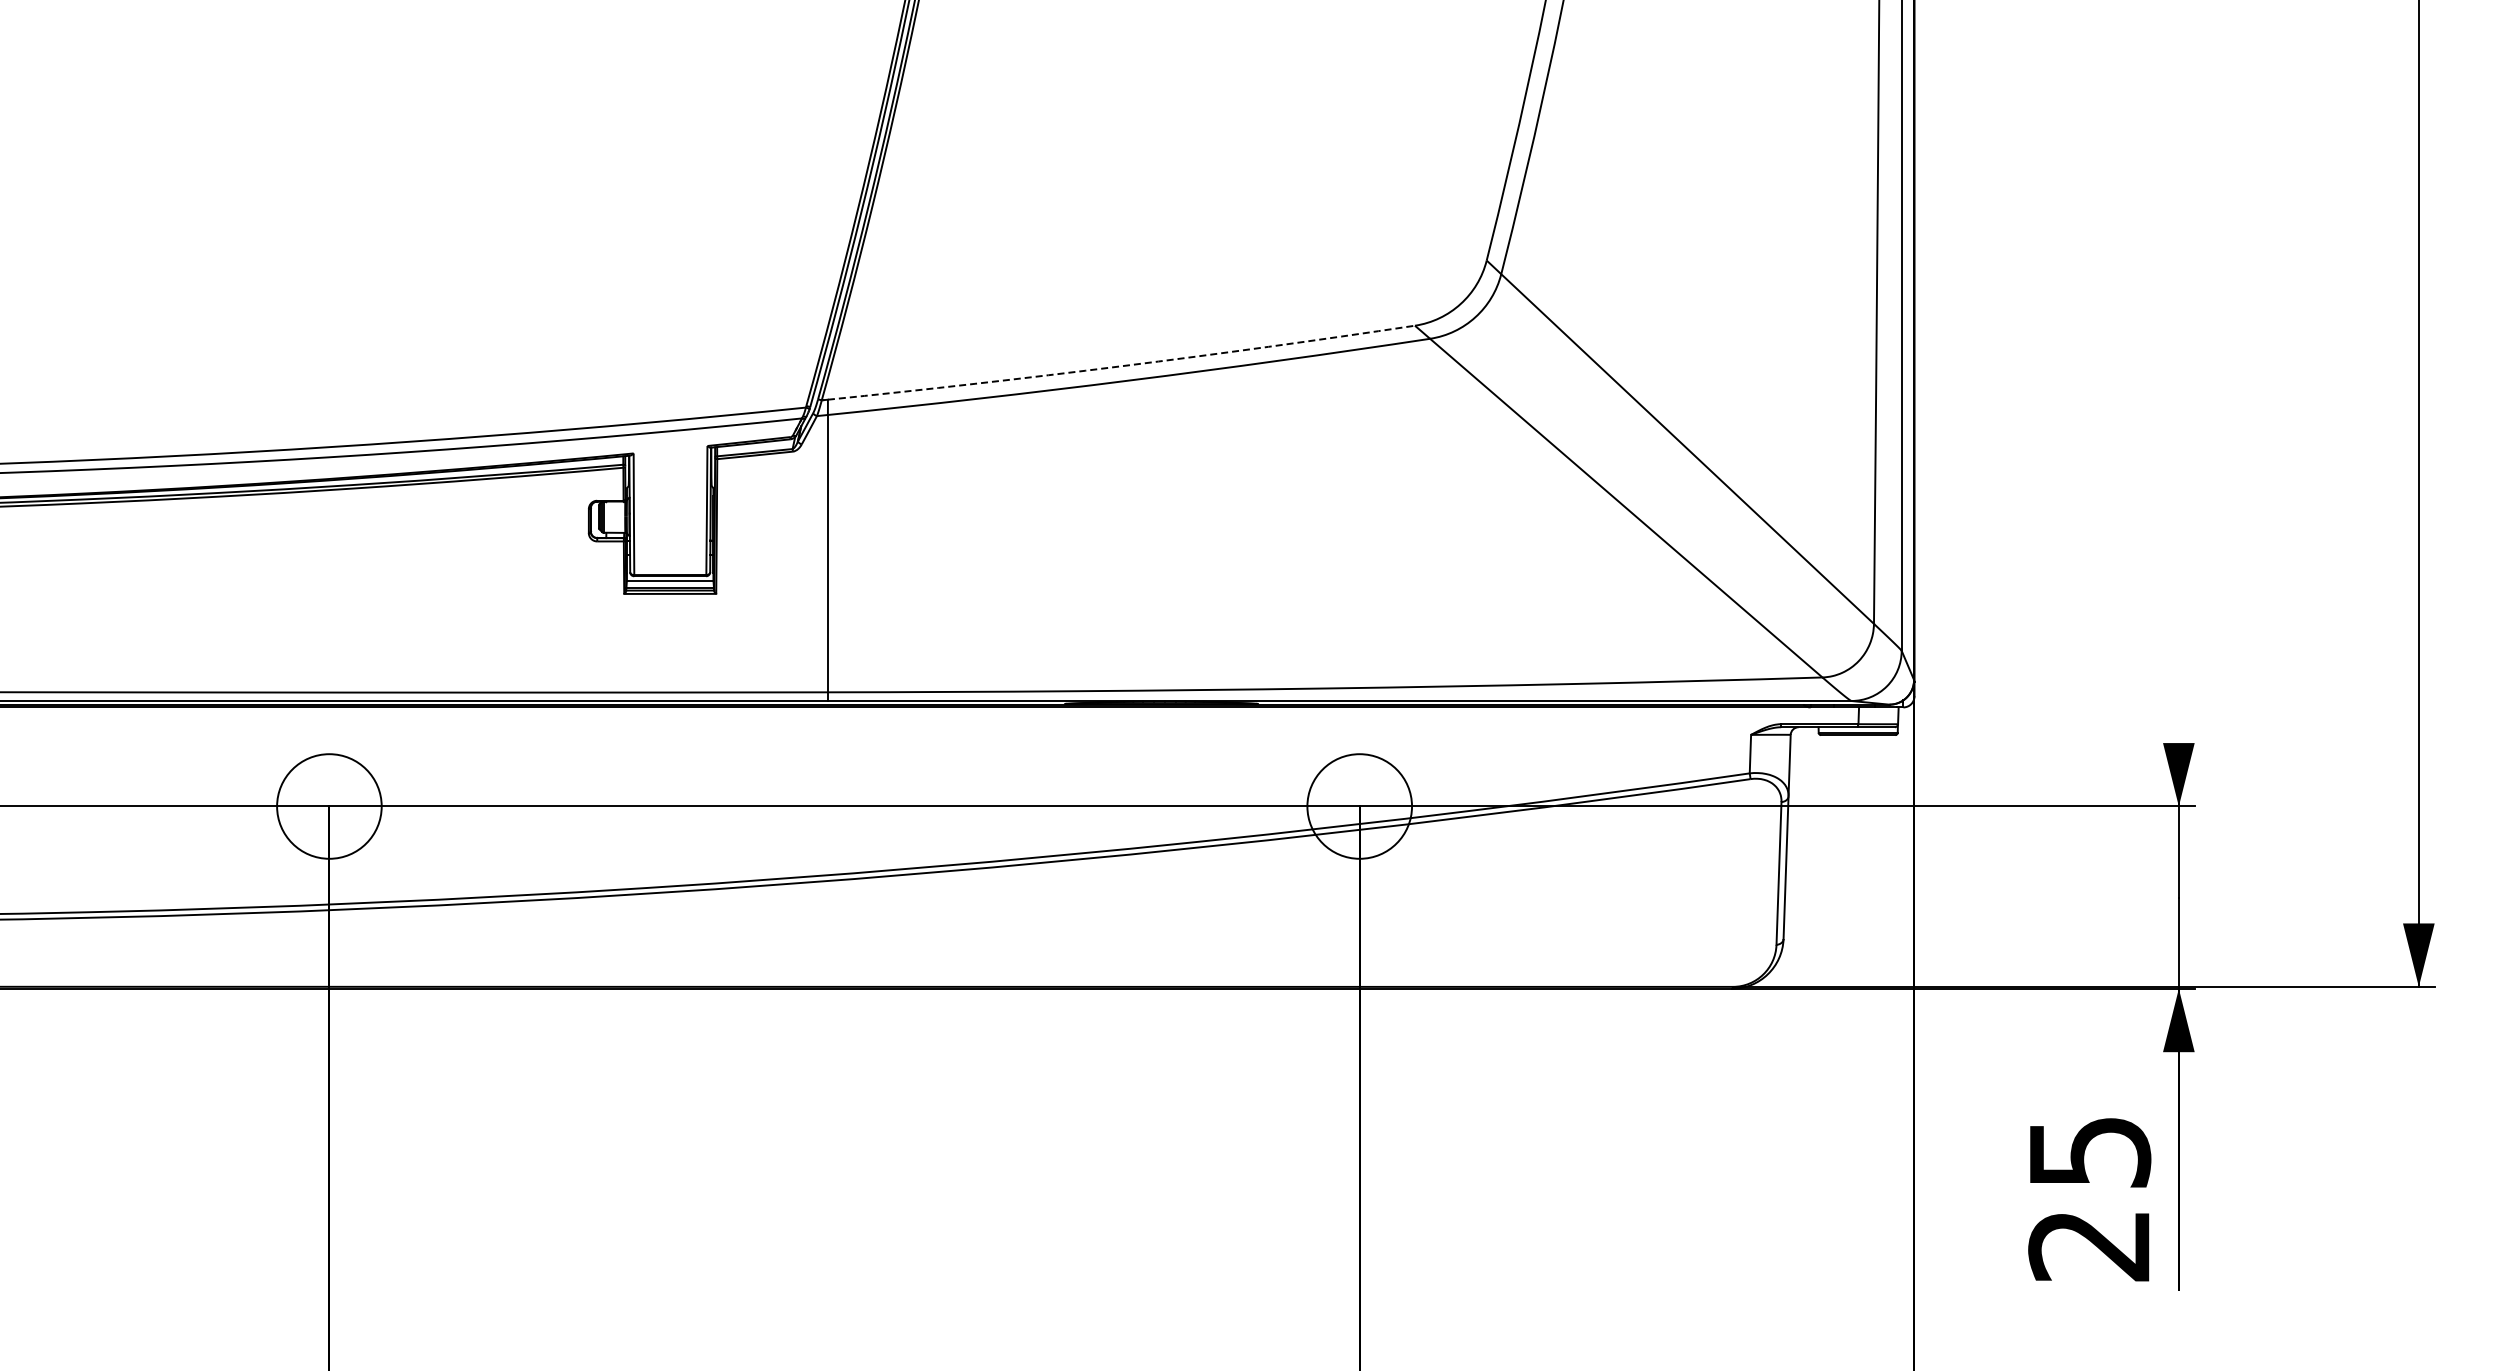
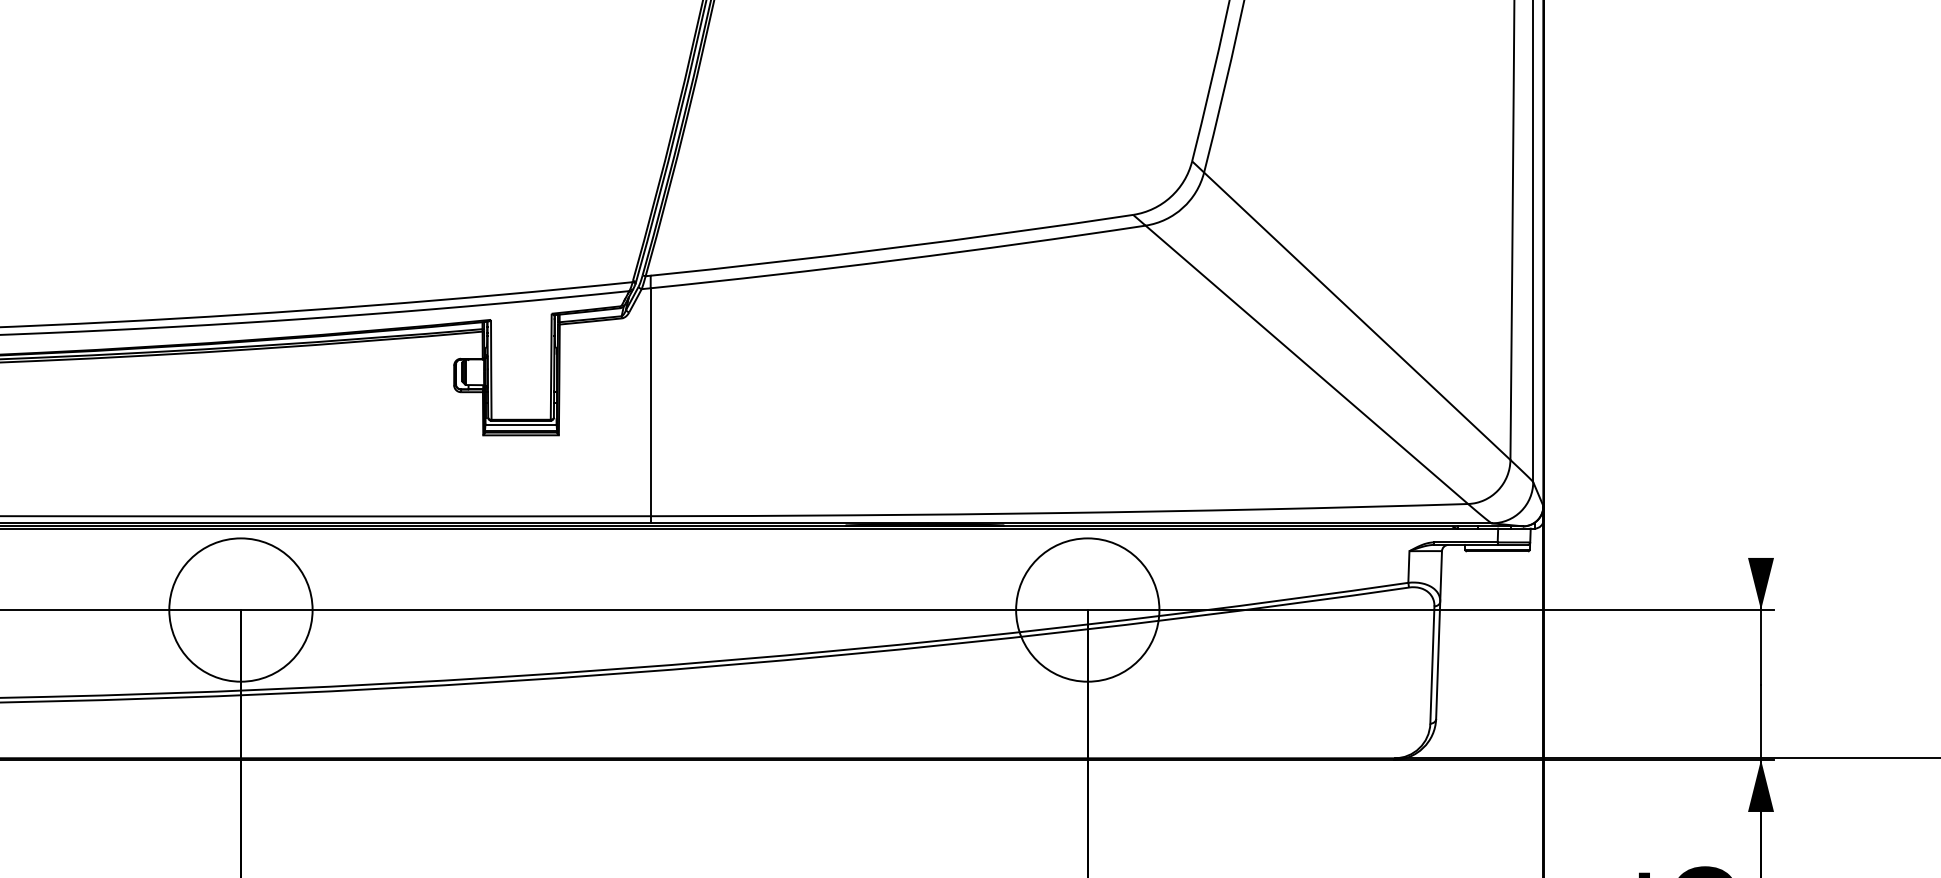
arc: (1121, 366) -> (891, 248), dashed -> solid
circle: (329, 806) -> (241, 610), size x1.67
circle: (1359, 806) -> (1087, 610), size x1.67

